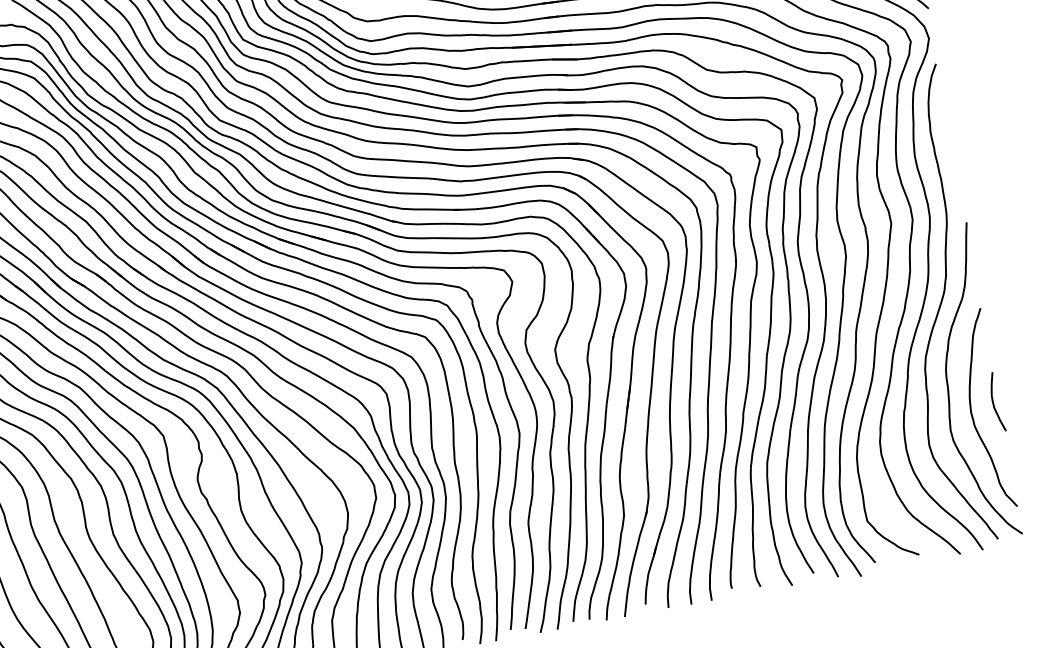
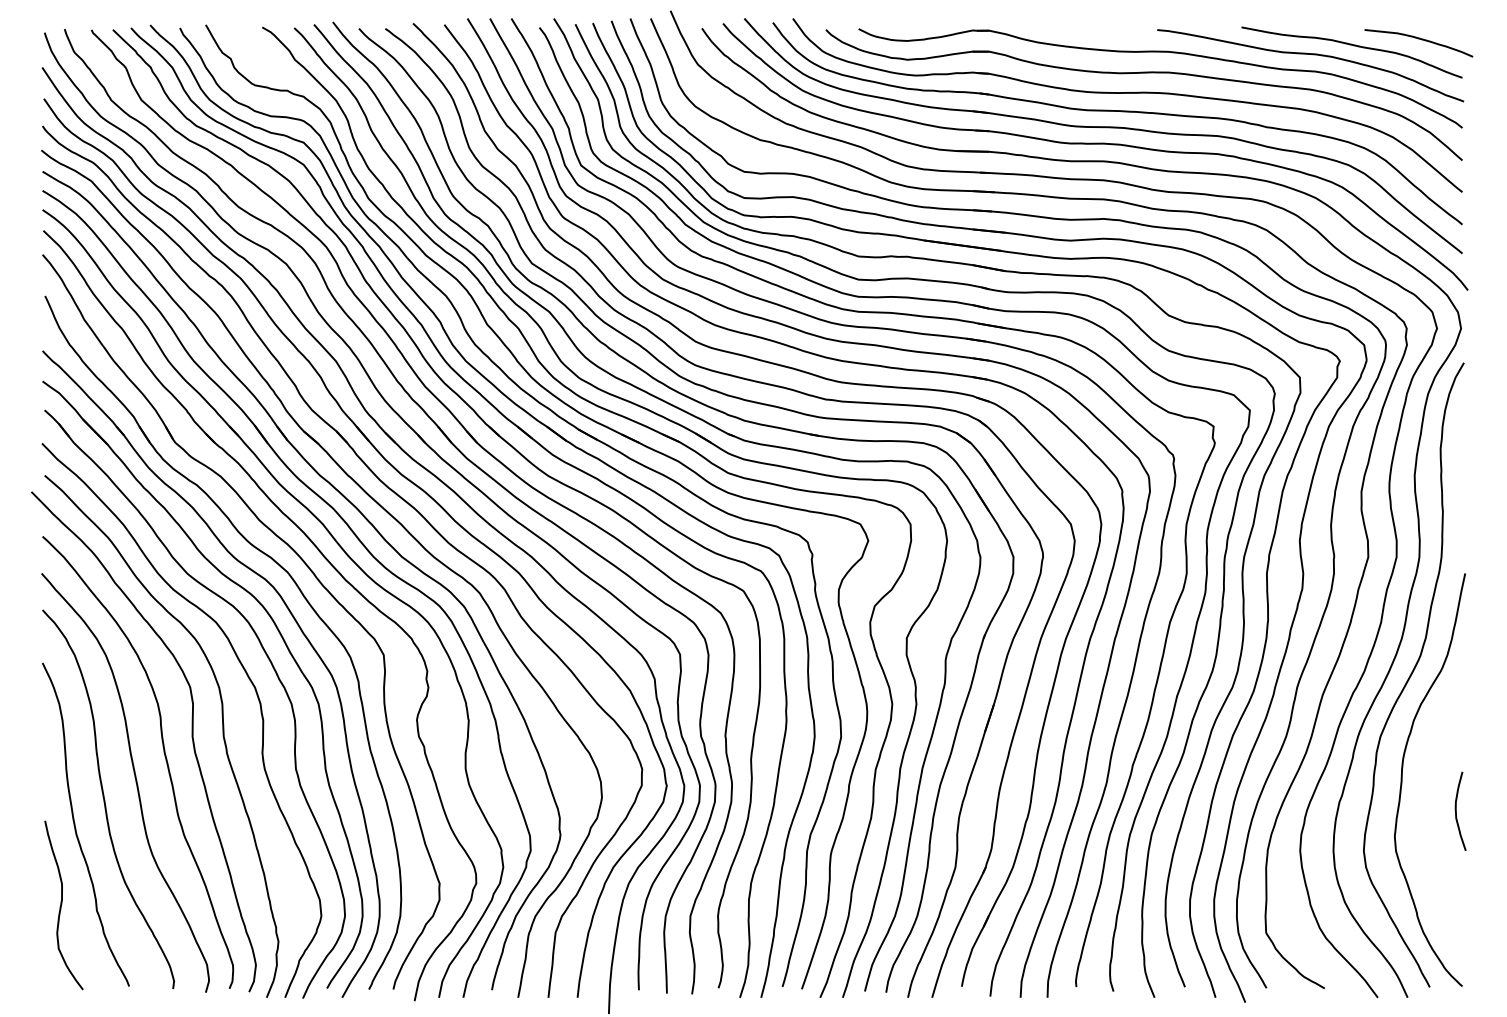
curve: (971, 412) -> (1426, 818), removed

